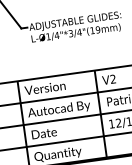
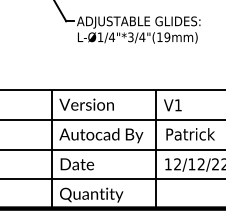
text: (112, 79) -> (177, 105), V2 -> V1

